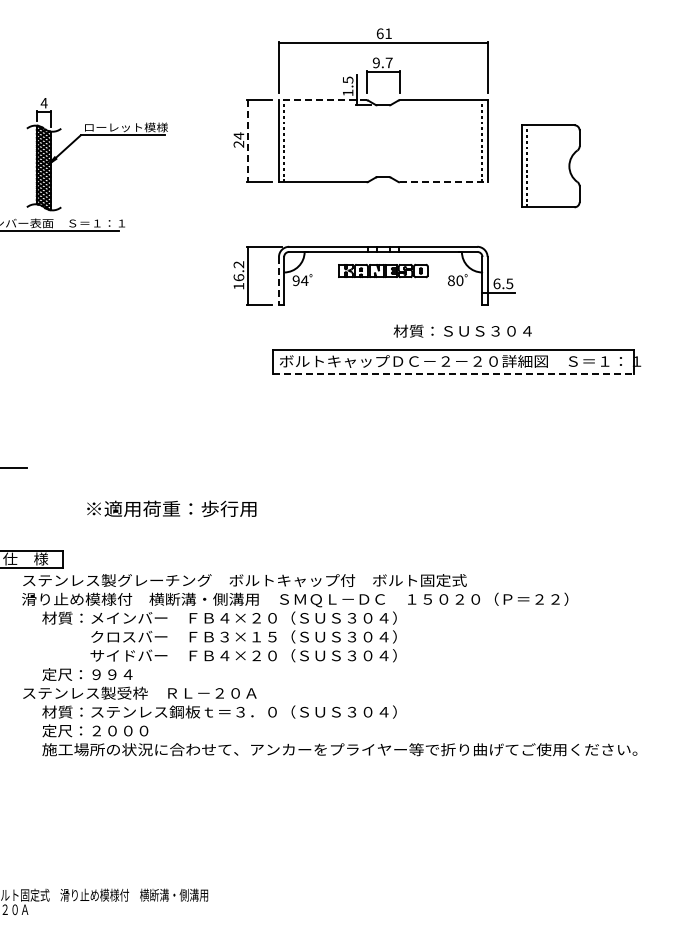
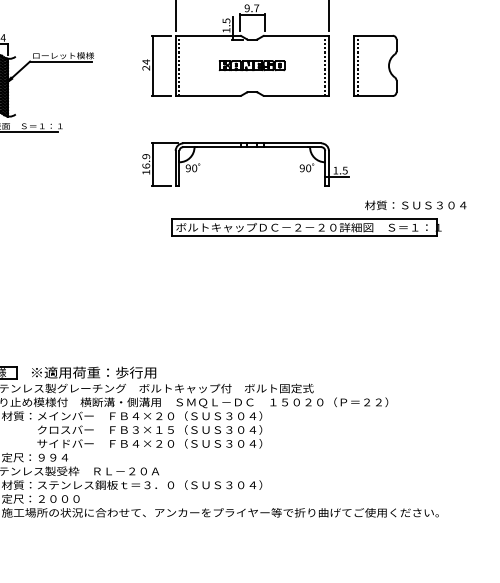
line: (322, 100) -> (207, 35), dashed -> solid
line: (248, 141) -> (153, 66), dashed -> solid
part: (550, 166) -> (375, 66), moved
line: (443, 182) -> (296, 96), dashed -> solid
text: (239, 264) -> (146, 156), 16.2 -> 16.9
part: (383, 270) -> (252, 65), moved
line: (278, 280) -> (175, 168), dashed -> solid
text: (304, 280) -> (194, 168), 94 -> 90
text: (450, 280) -> (301, 168), 80 -> 90
text: (496, 283) -> (335, 170), 6.5 -> 1.5
text: (462, 330) -> (415, 204), moved
line: (454, 373) -> (304, 236), dashed -> solid
text: (171, 508) -> (93, 372), moved

